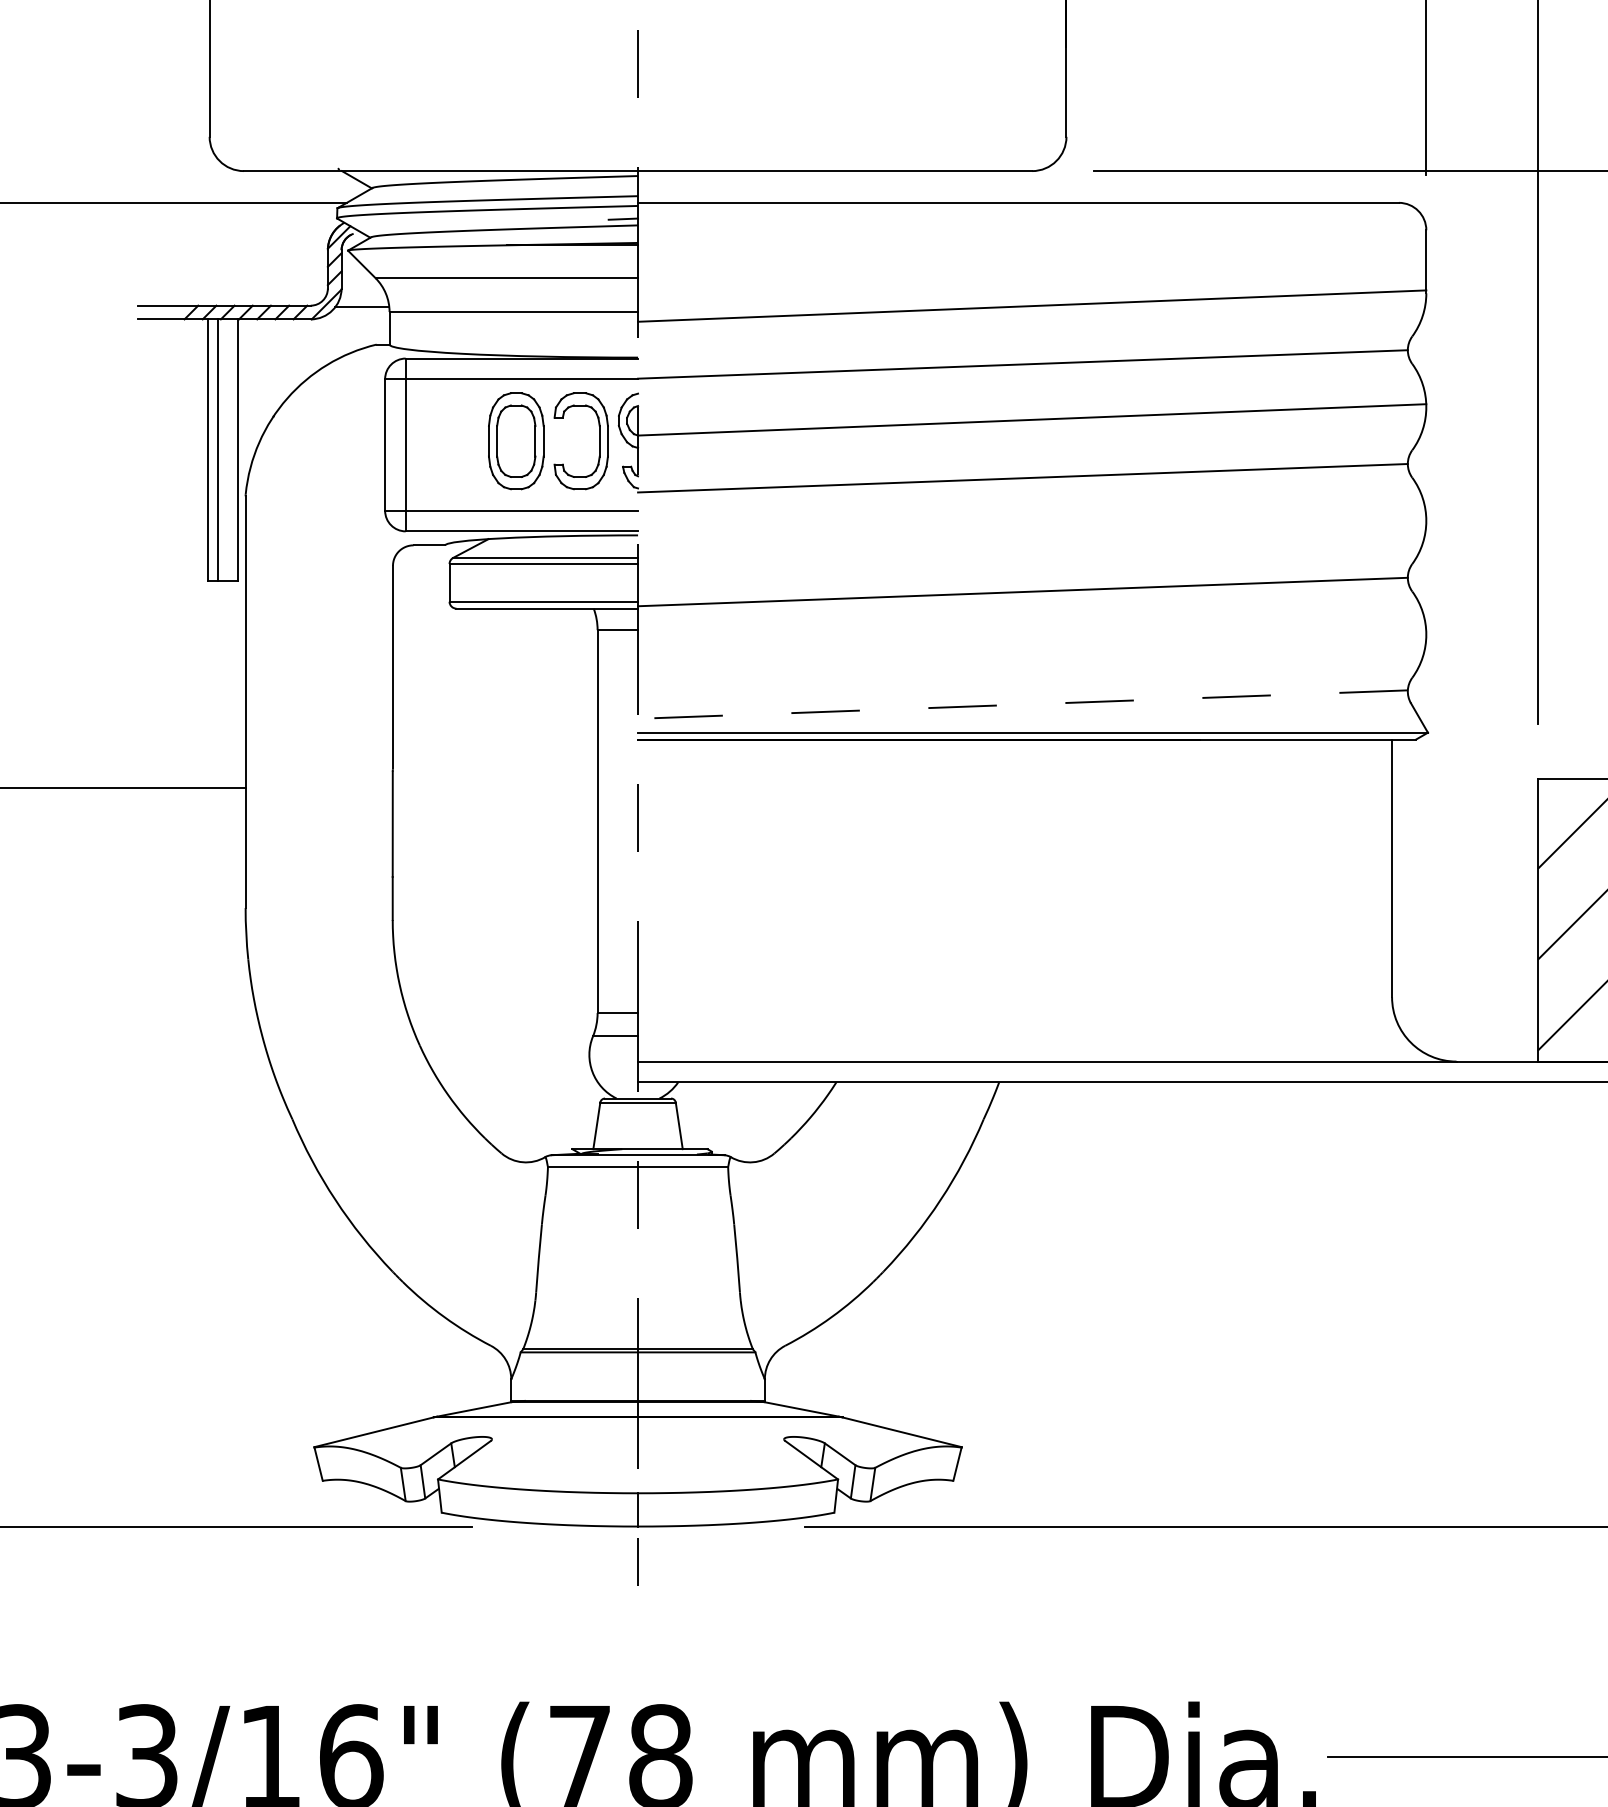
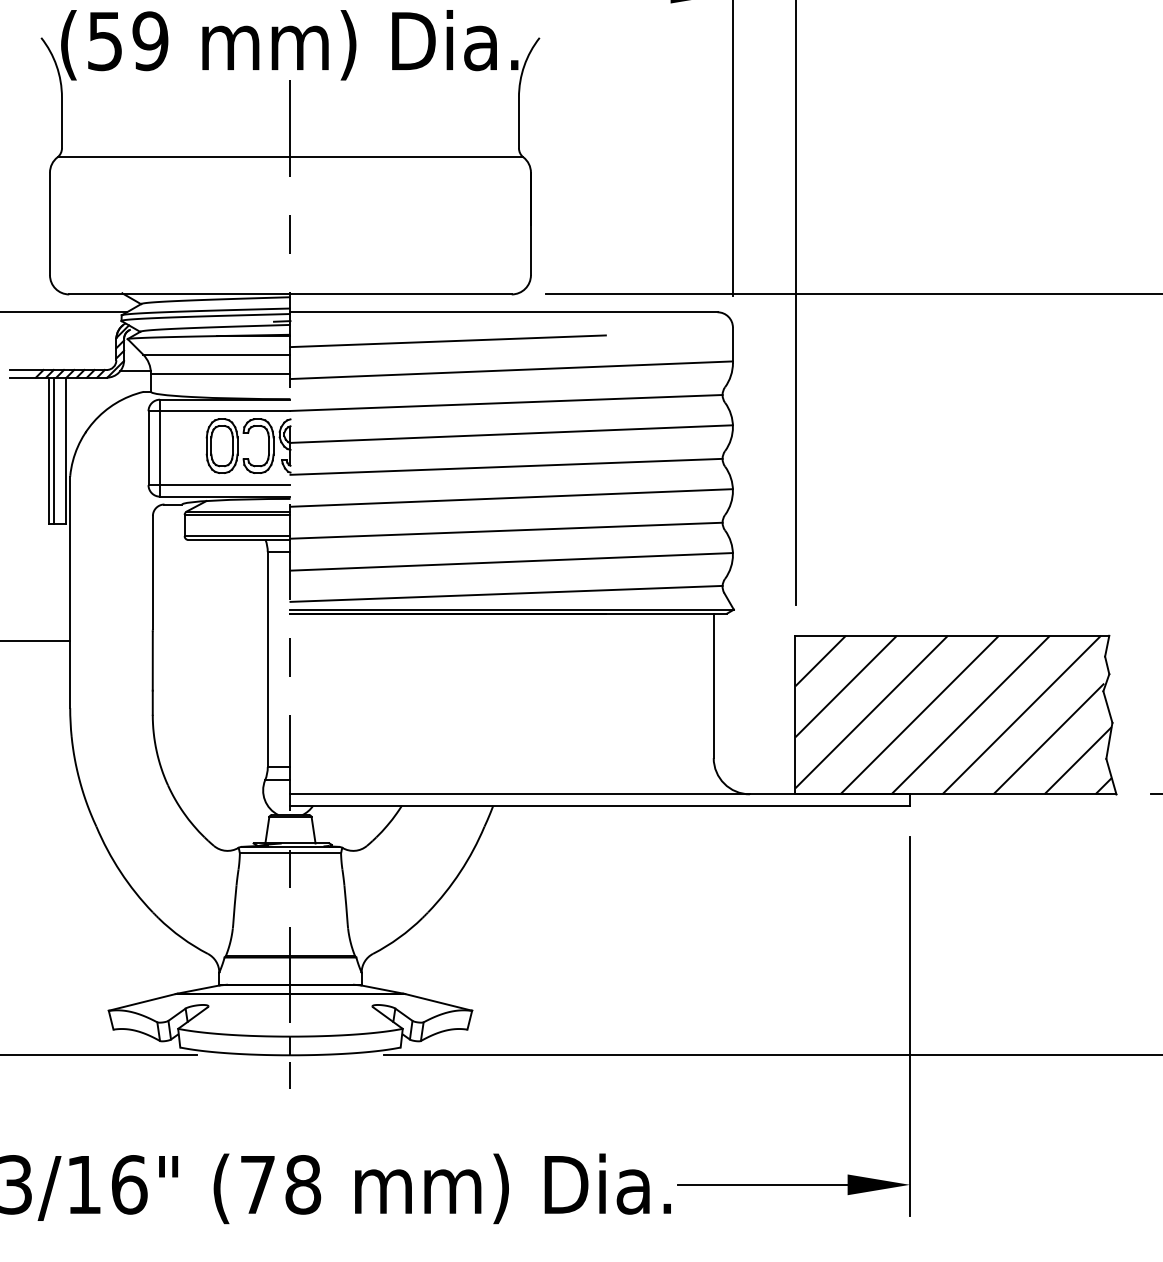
line: (917, 254) -> (447, 341), added
line: (1031, 532) -> (511, 497), added
line: (1031, 646) -> (511, 561), added
line: (1022, 703) -> (506, 593), dashed -> solid

